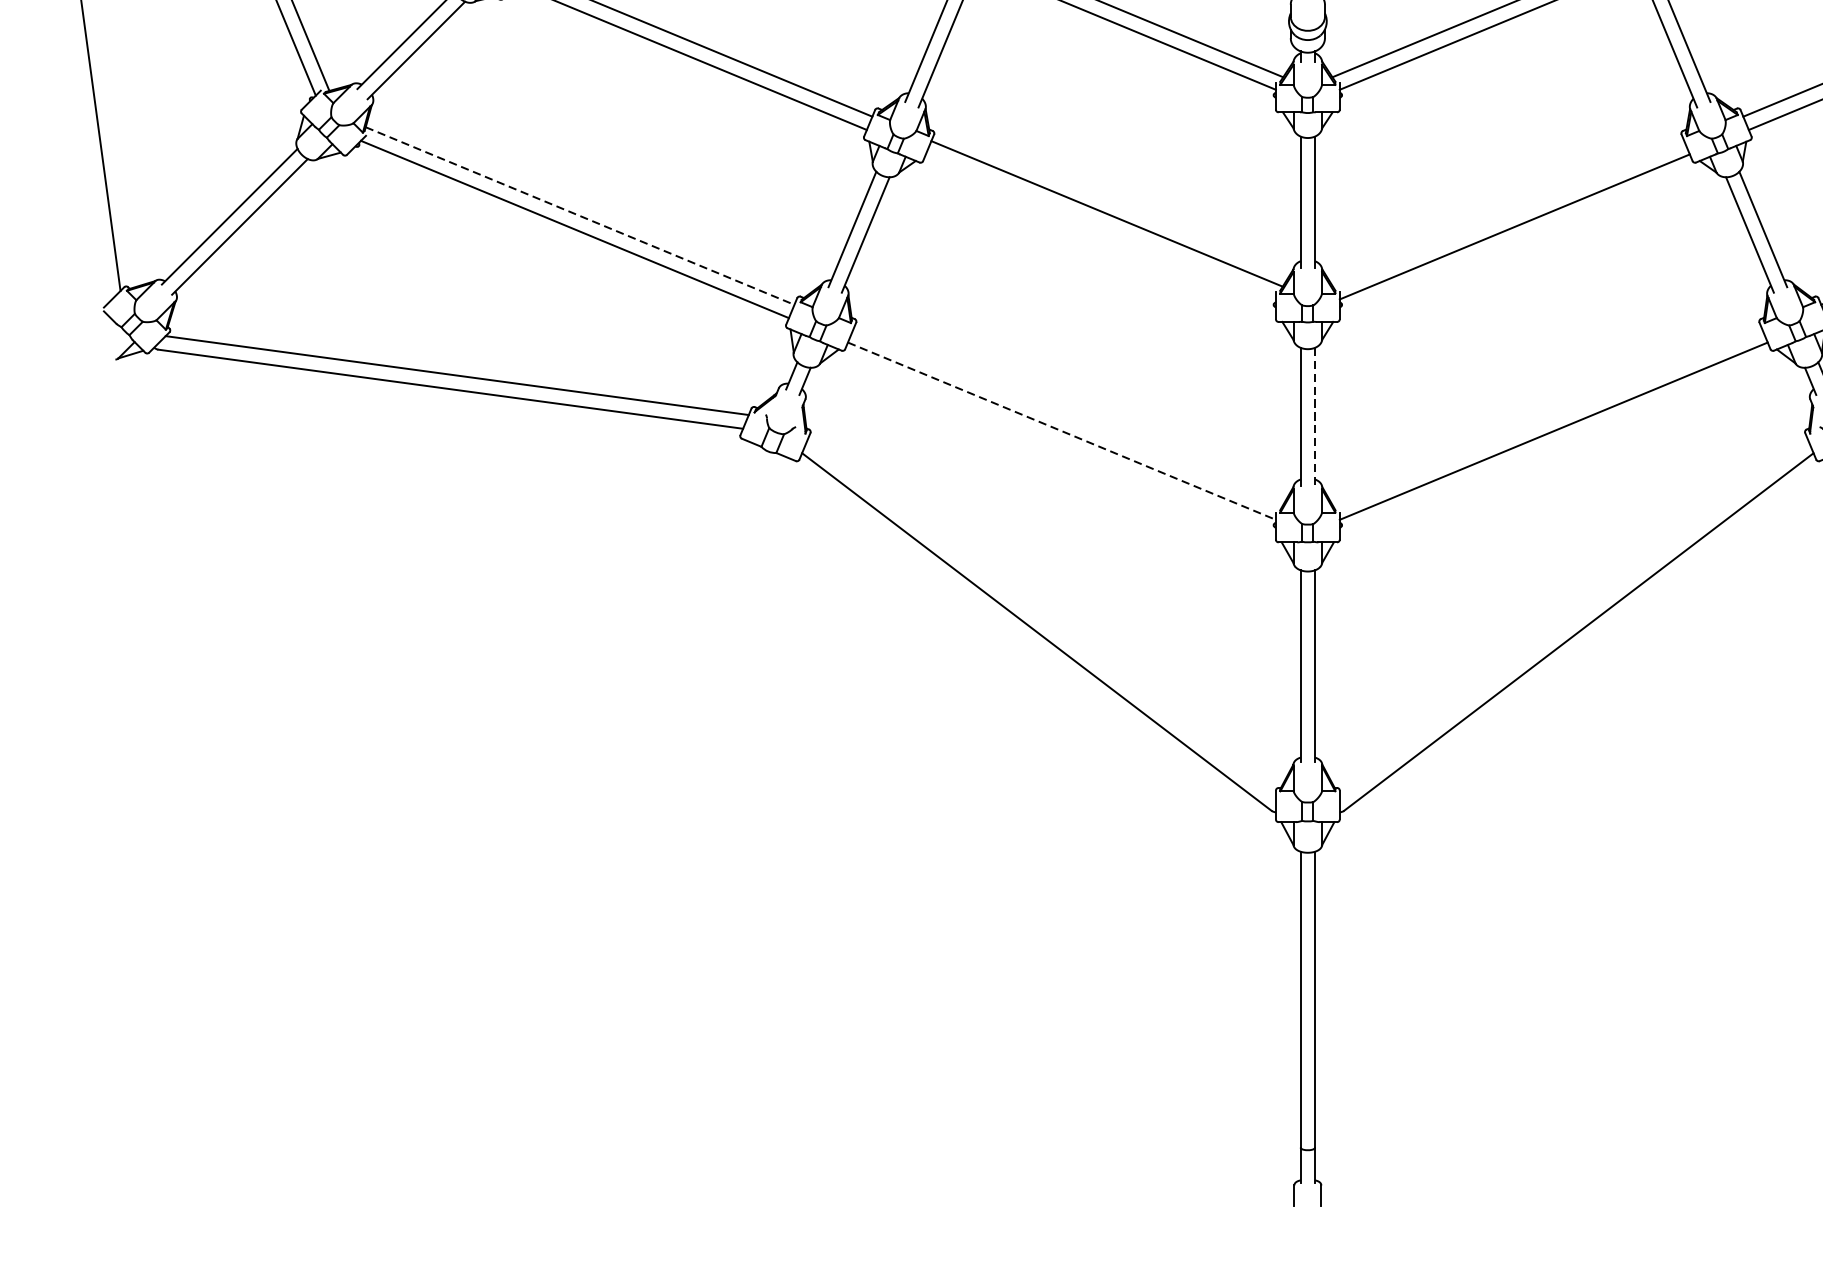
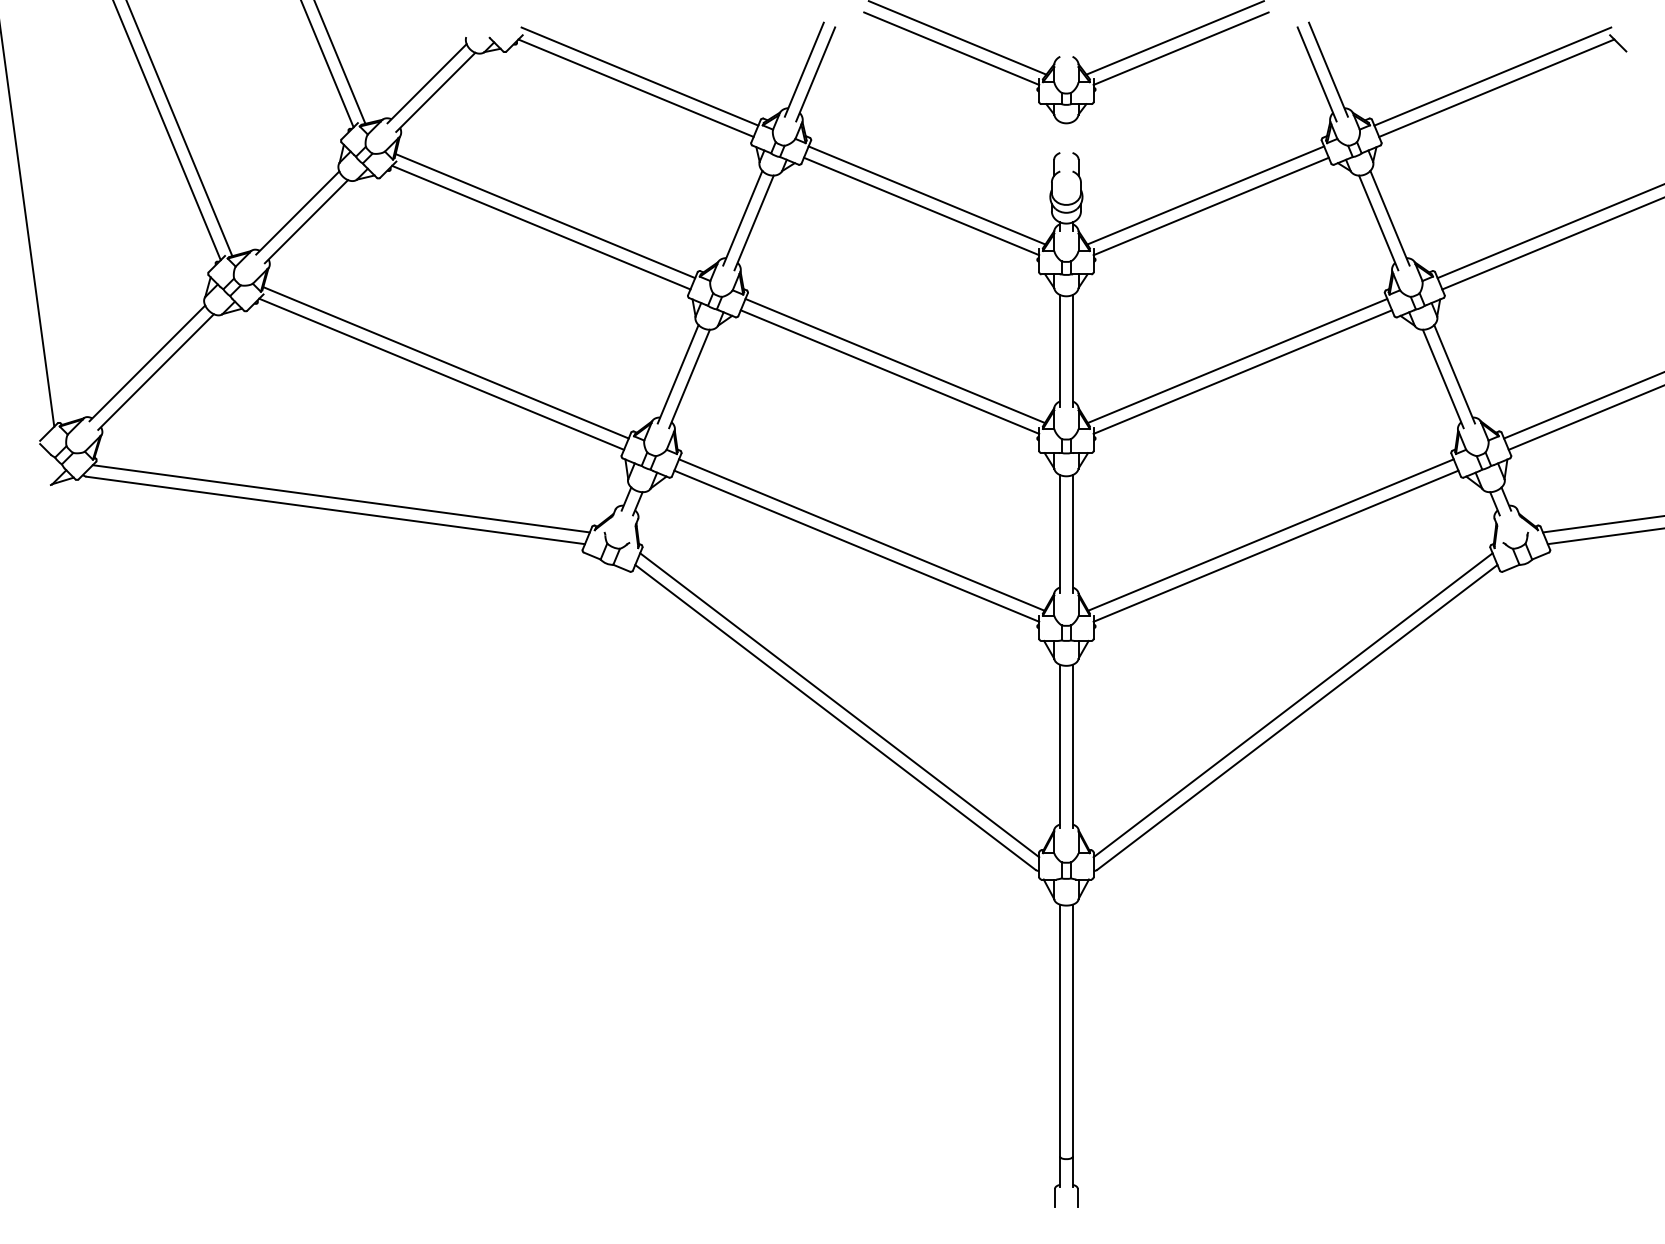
line: (1508, 213) -> (1237, 360), added
line: (580, 215) -> (446, 362), dashed -> solid
line: (1100, 226) -> (889, 371), added
line: (1314, 416) -> (1072, 533), dashed -> solid
line: (1067, 417) -> (861, 534), added
line: (1547, 417) -> (1270, 534), added
line: (1062, 431) -> (857, 546), dashed -> solid
line: (1041, 618) -> (839, 705), added
line: (1573, 618) -> (1292, 705), added

